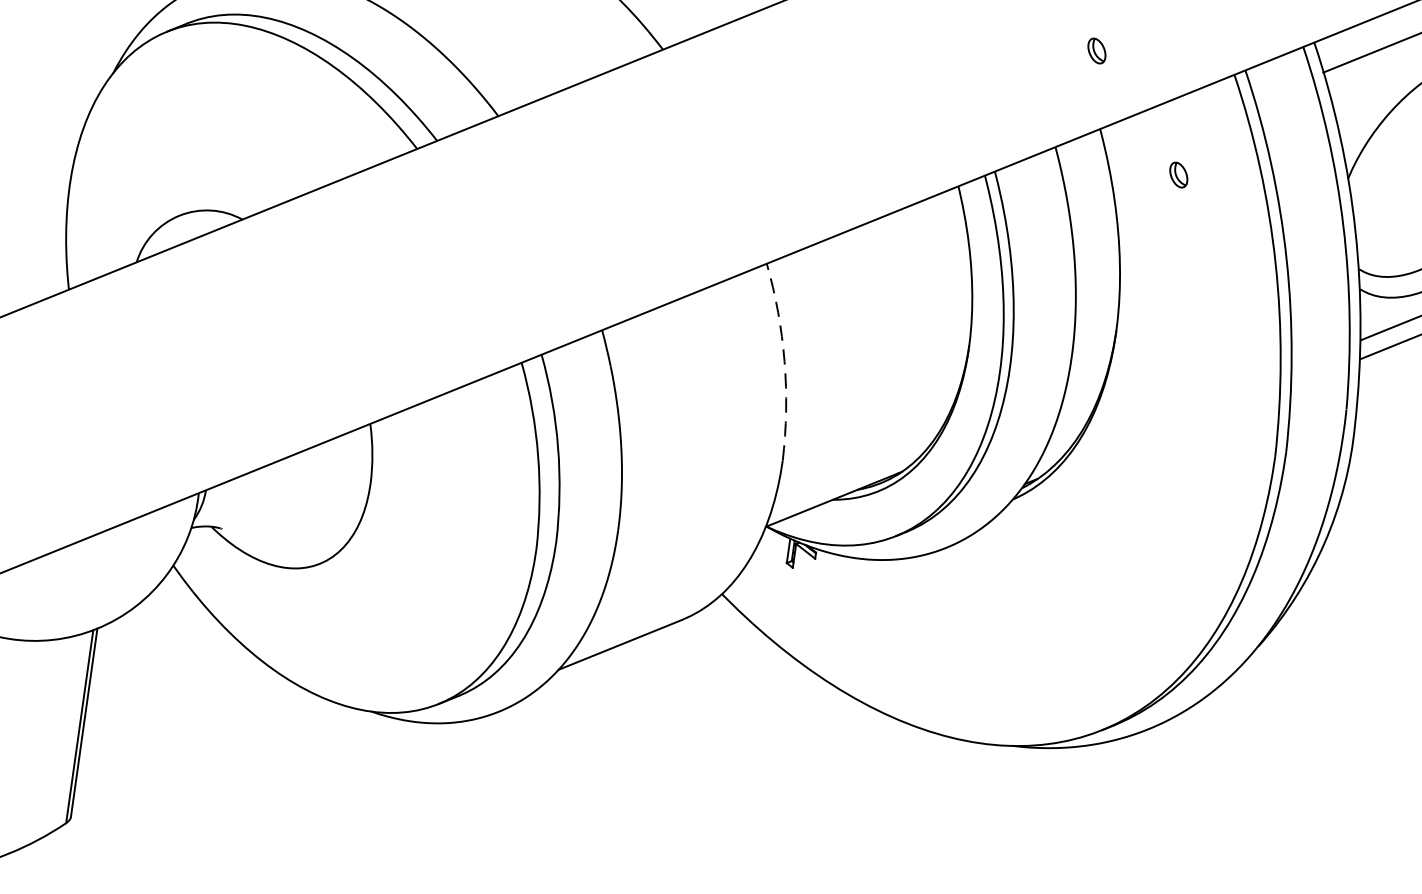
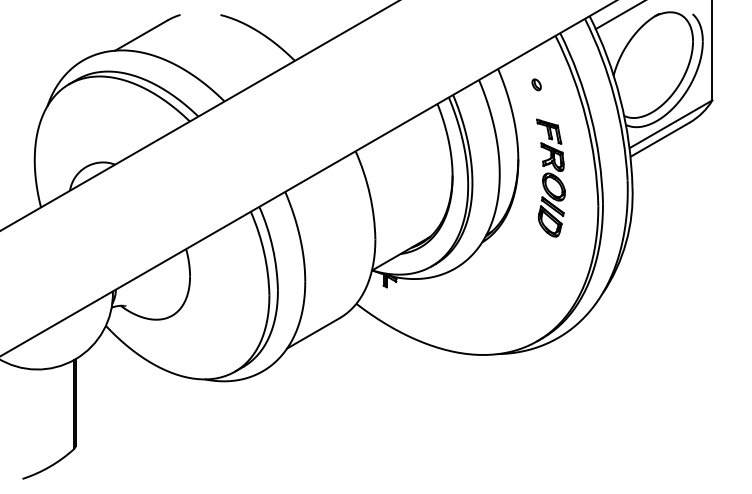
part: (1096, 50) -> (491, 33), removed
arc: (783, 361) -> (369, 194), dashed -> solid
part: (1180, 379) -> (550, 177), added

